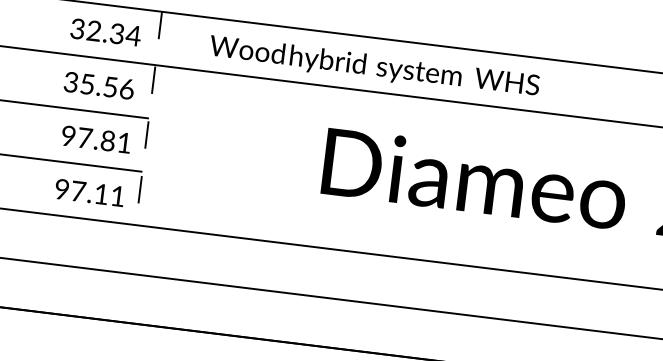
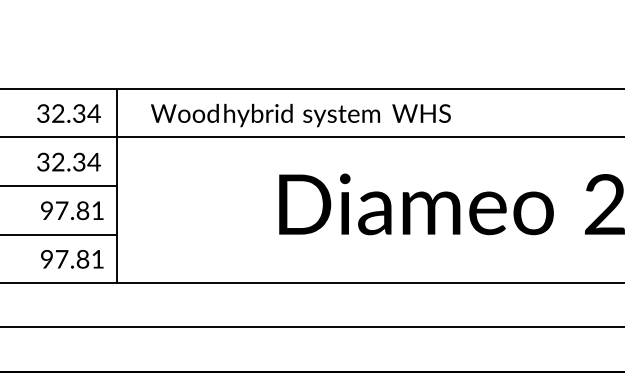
text: (374, 67) -> (300, 115), moved
text: (107, 86) -> (76, 161), 35.56 -> 32.34
line: (149, 119) -> (117, 186), dashed -> solid
text: (101, 194) -> (82, 259), 97.11 -> 97.81

